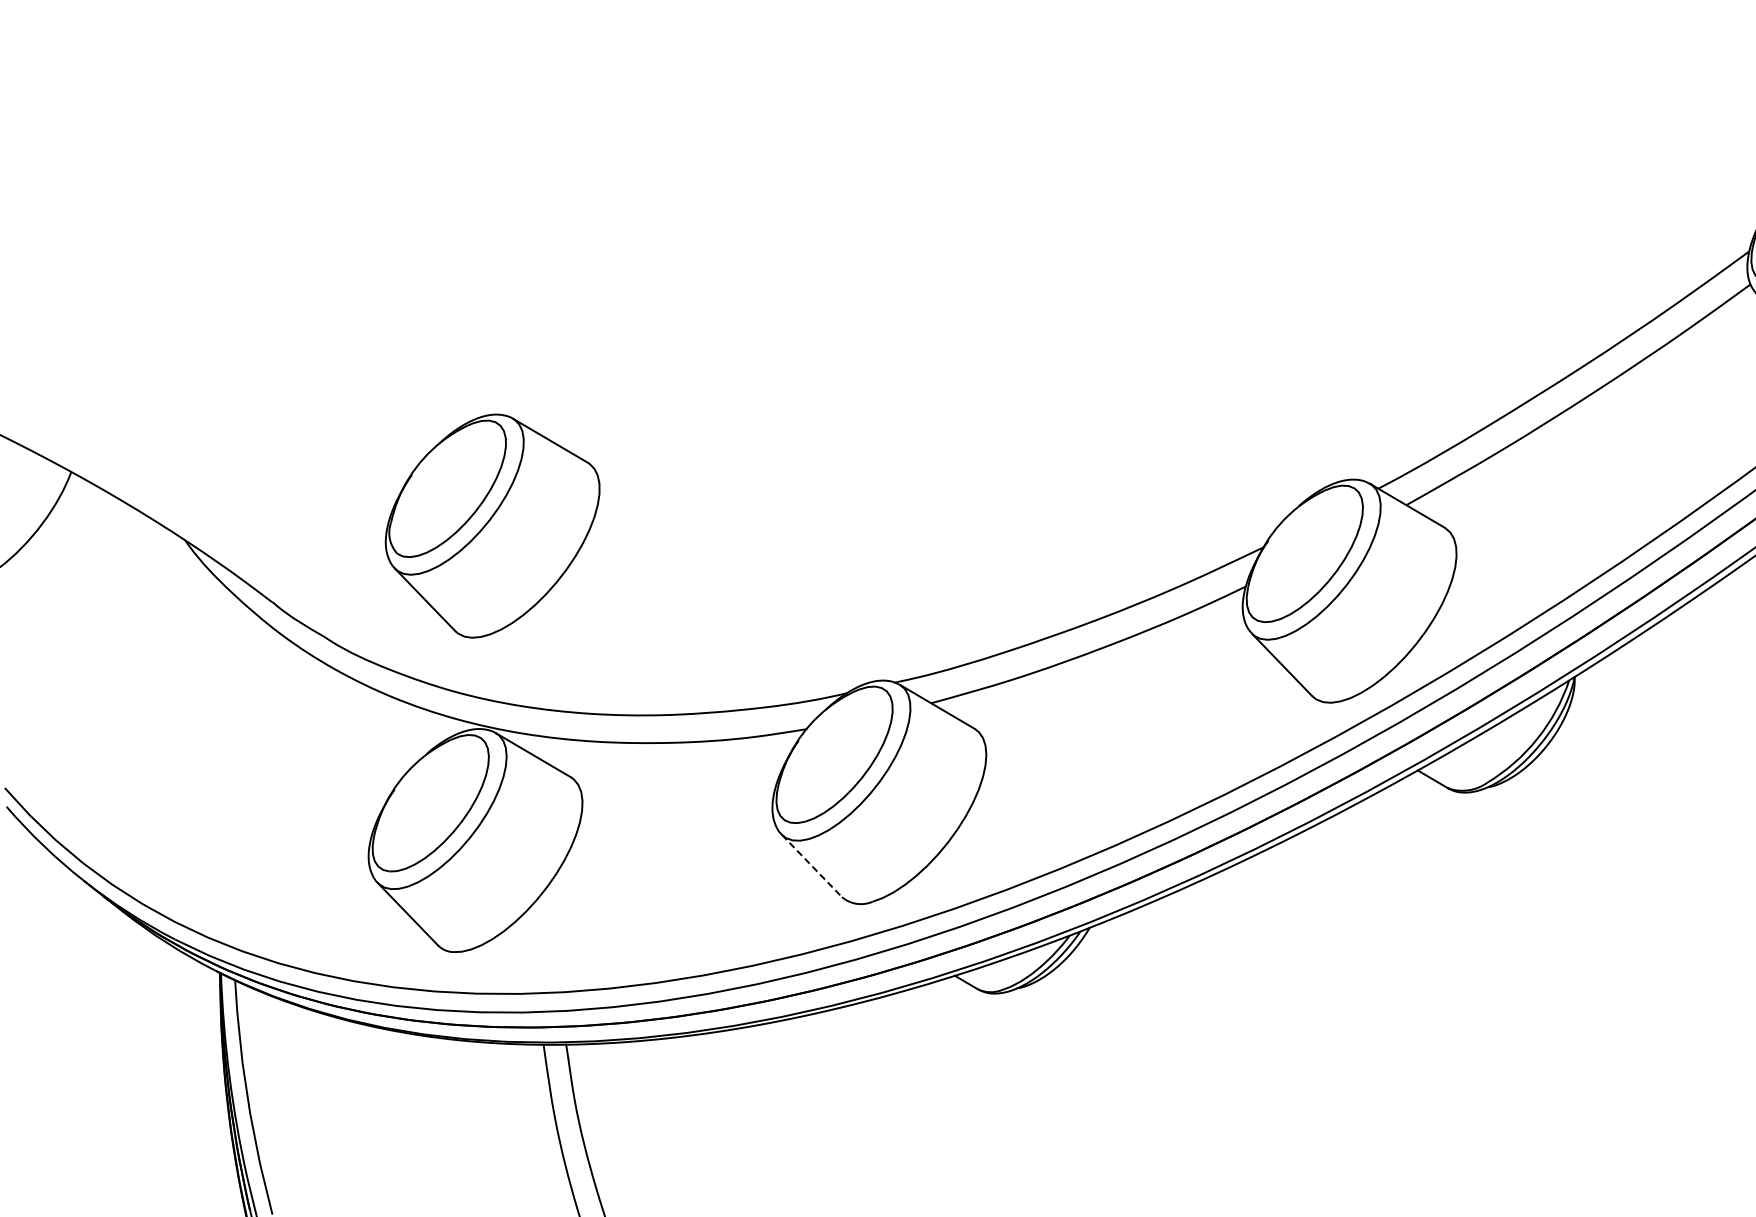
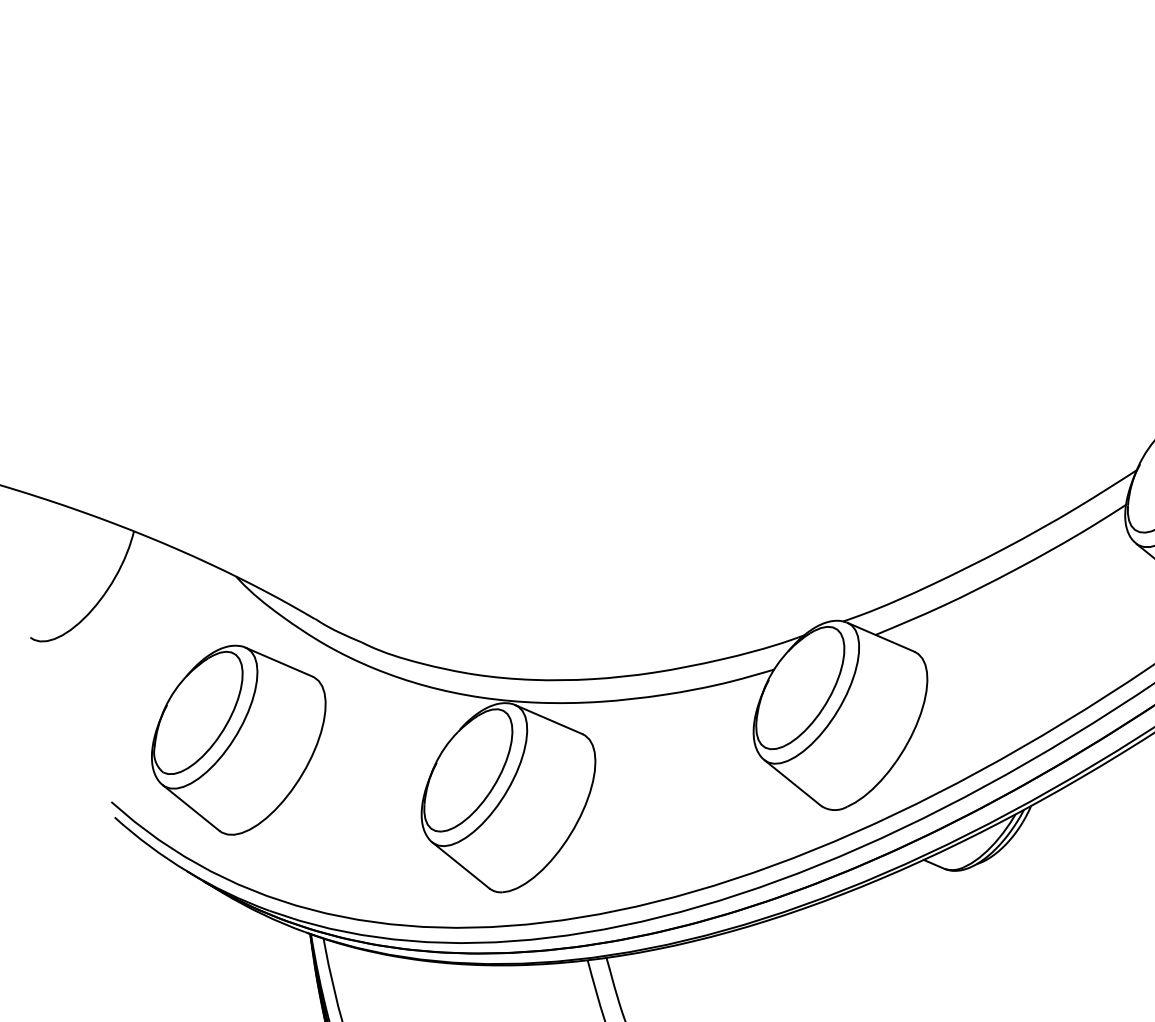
part: (492, 525) -> (239, 738), moved
line: (812, 866) -> (793, 783), dashed -> solid

